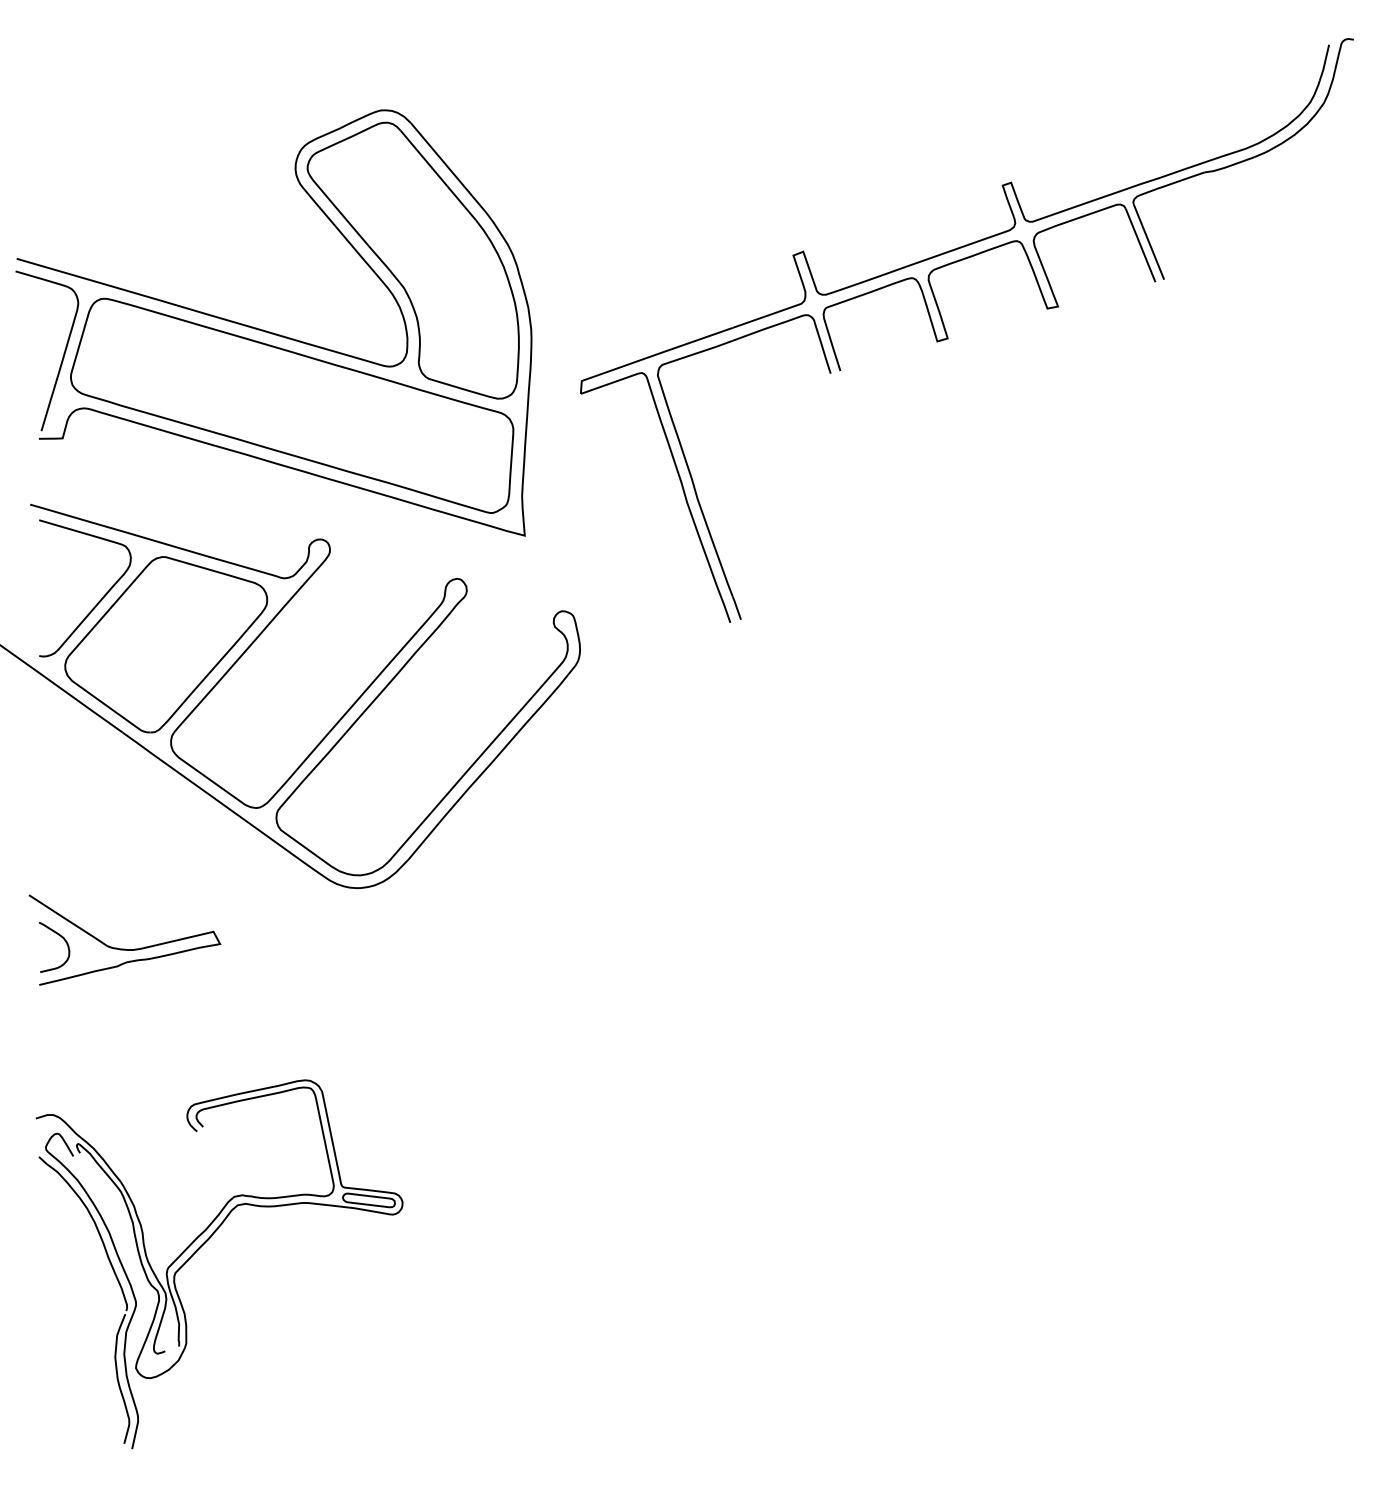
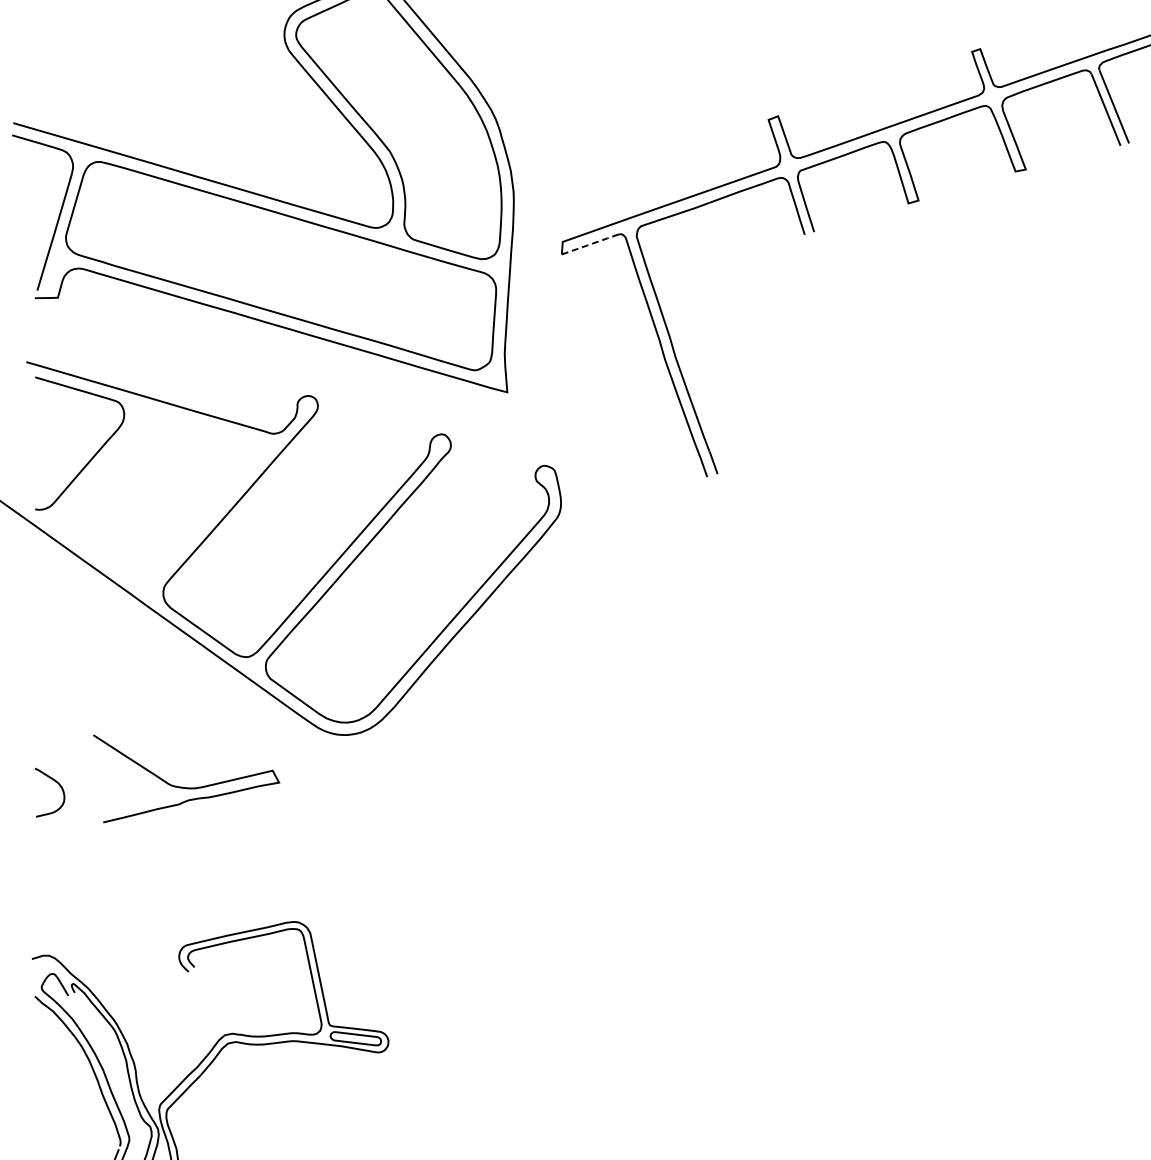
line: (610, 383) -> (590, 244), solid -> dashed
curve: (206, 674) -> (197, 527), removed
curve: (124, 948) -> (186, 786), moved

